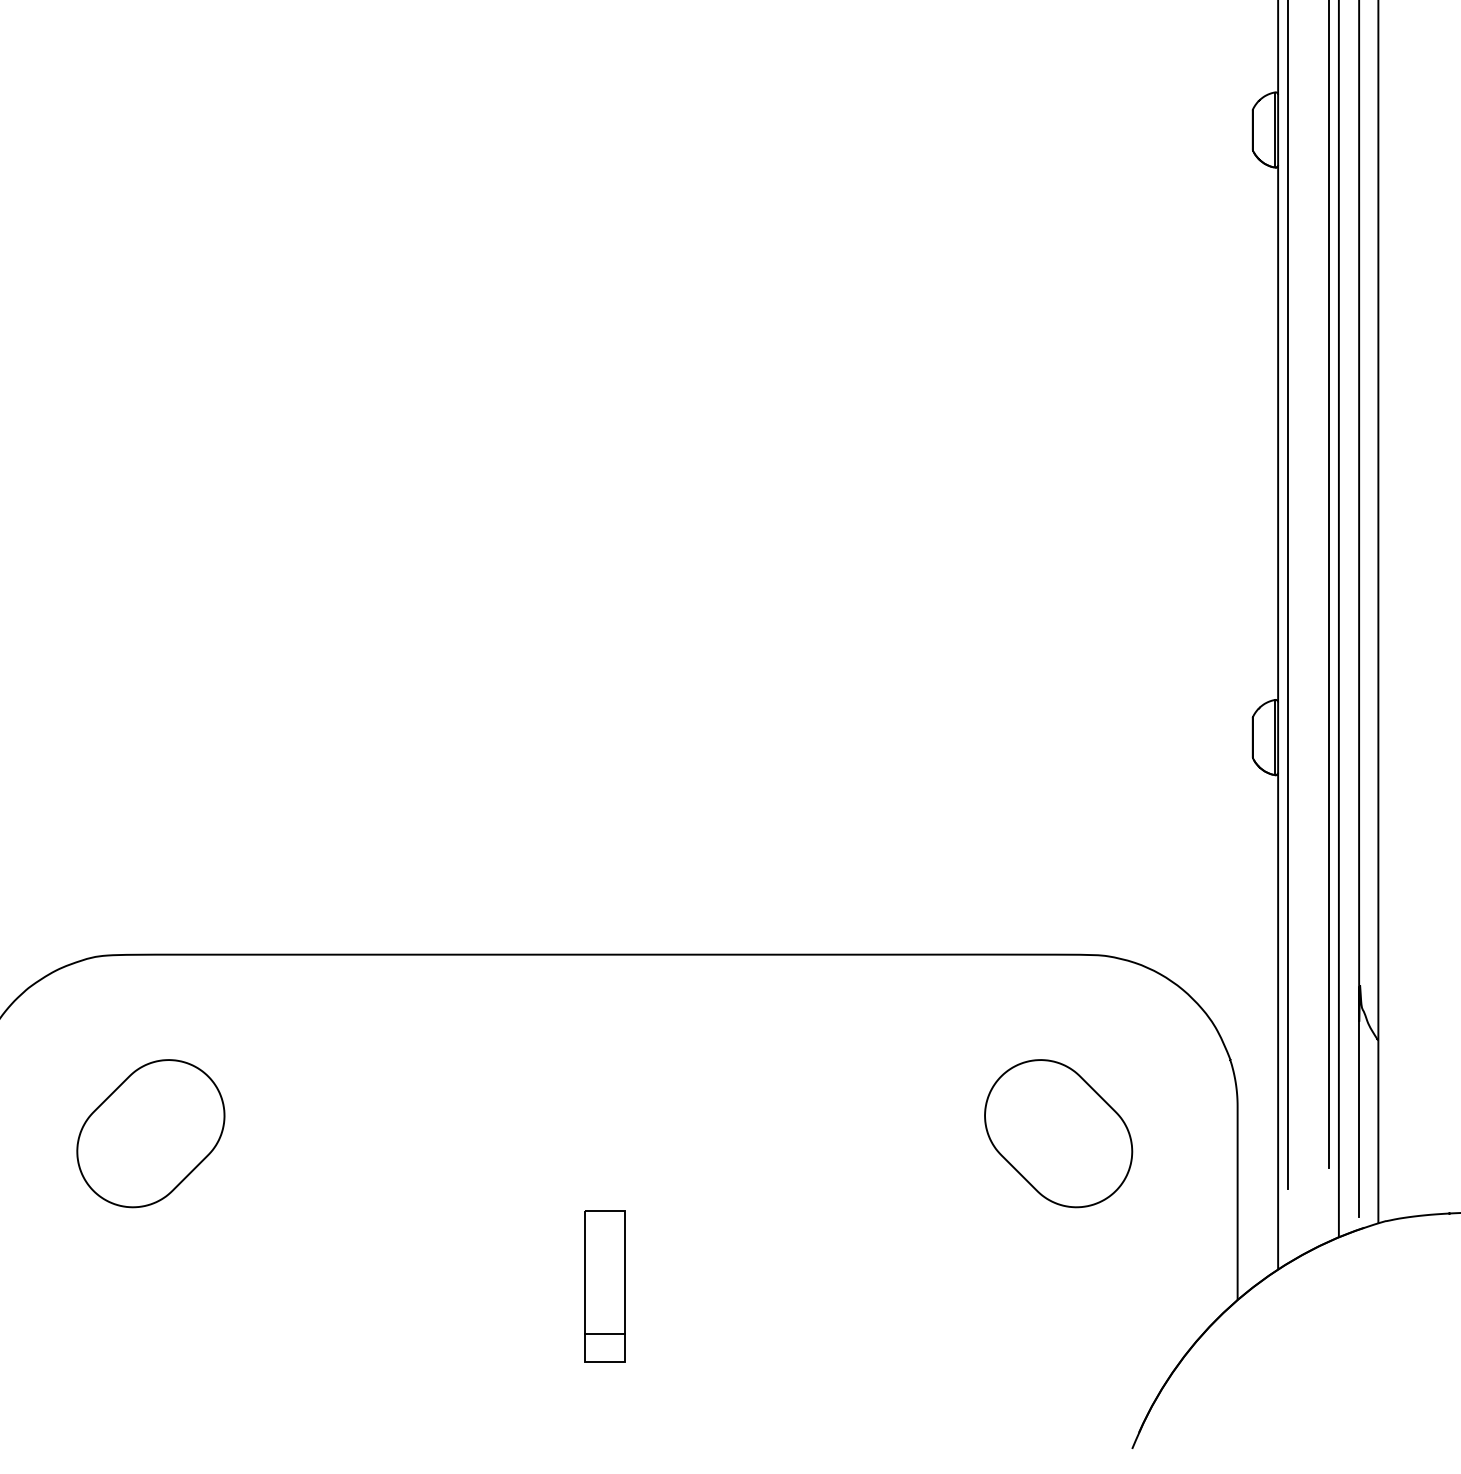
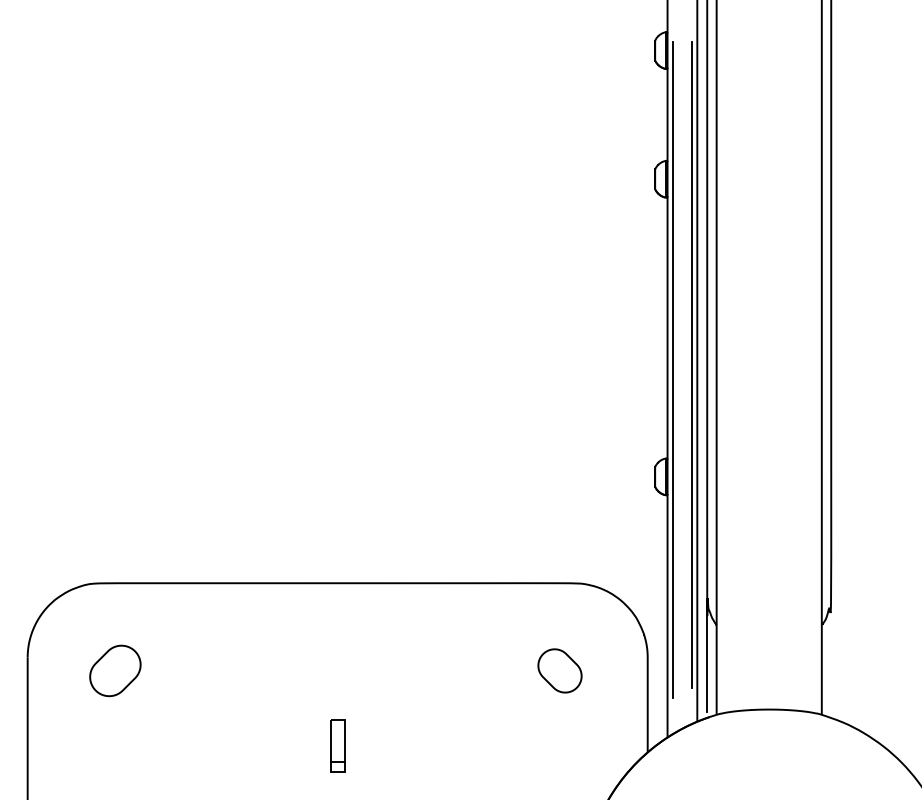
part: (151, 1132) -> (115, 670), size x0.7
part: (1057, 1132) -> (559, 670), size x0.6
part: (604, 1285) -> (337, 745), size x0.7

